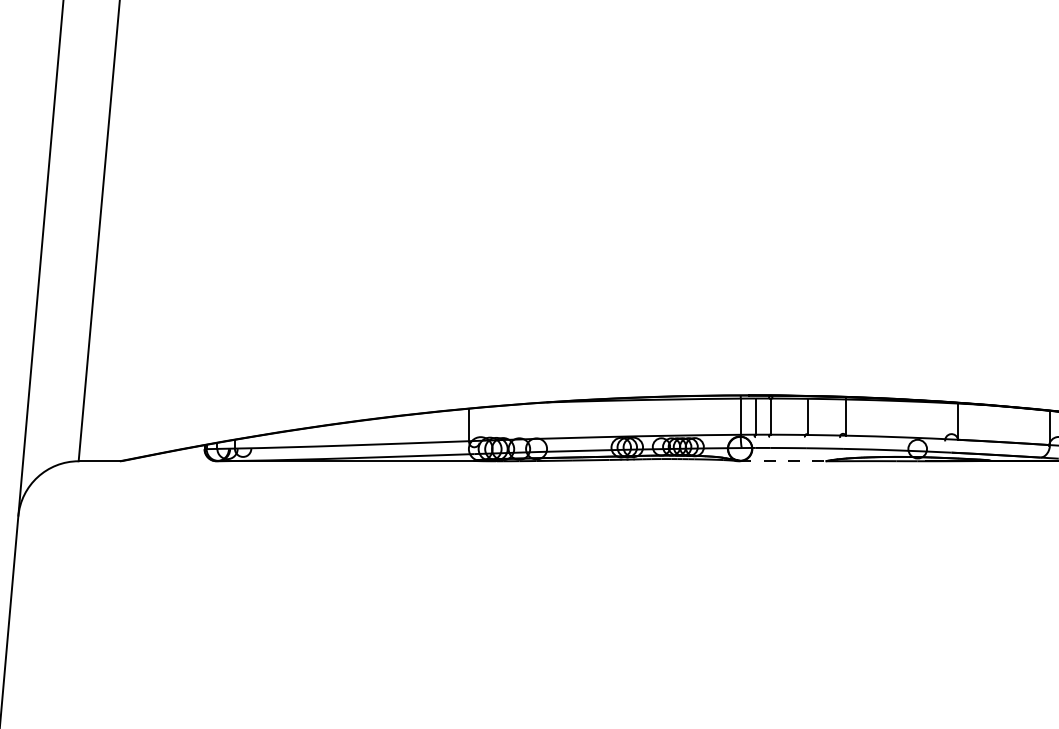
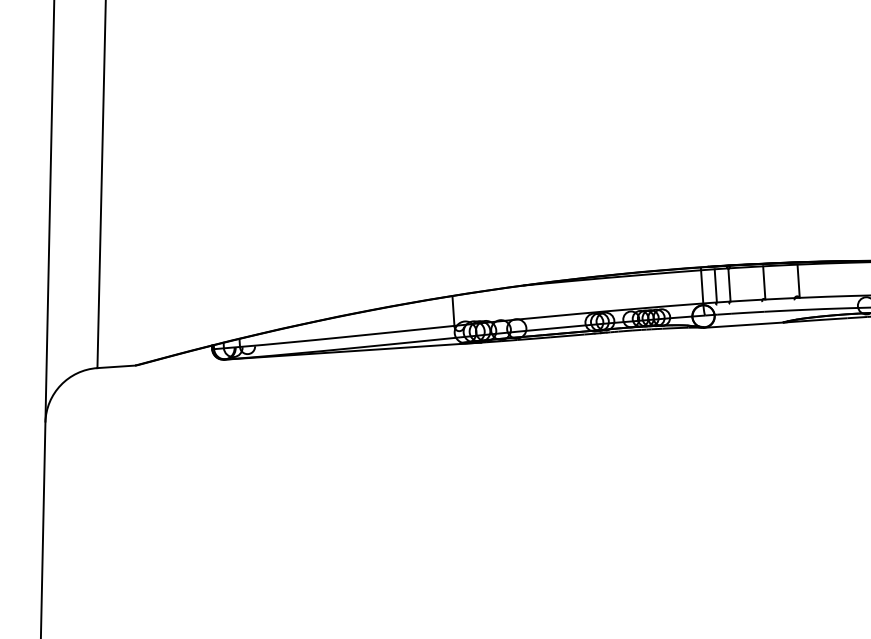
line: (785, 461) -> (745, 325), dashed -> solid

